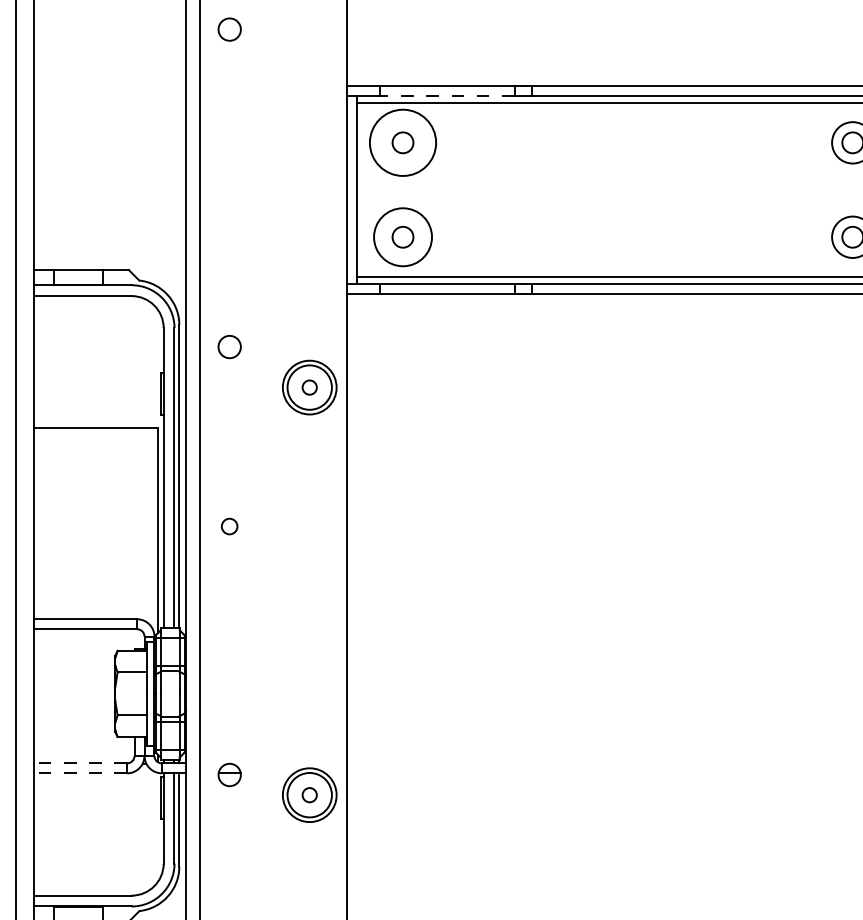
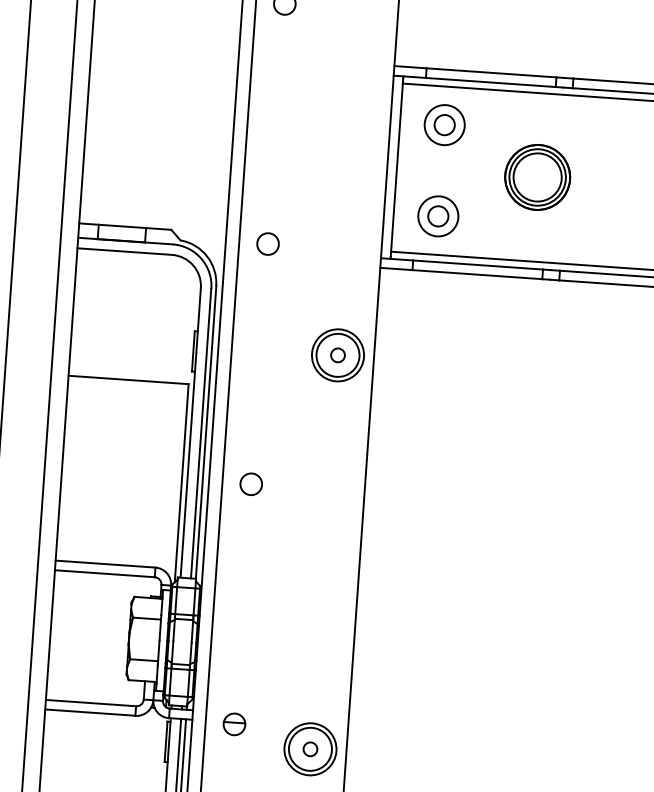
line: (446, 95) -> (489, 82), dashed -> solid
circle: (402, 142) -> (444, 124), size x0.62
part: (502, 189) -> (537, 176), added
circle: (402, 236) -> (437, 215), size x0.71
circle: (229, 347) -> (267, 244), moved
circle: (229, 526) -> (251, 484), size x1.43
line: (80, 763) -> (91, 703), dashed -> solid
line: (80, 773) -> (90, 712), dashed -> solid

